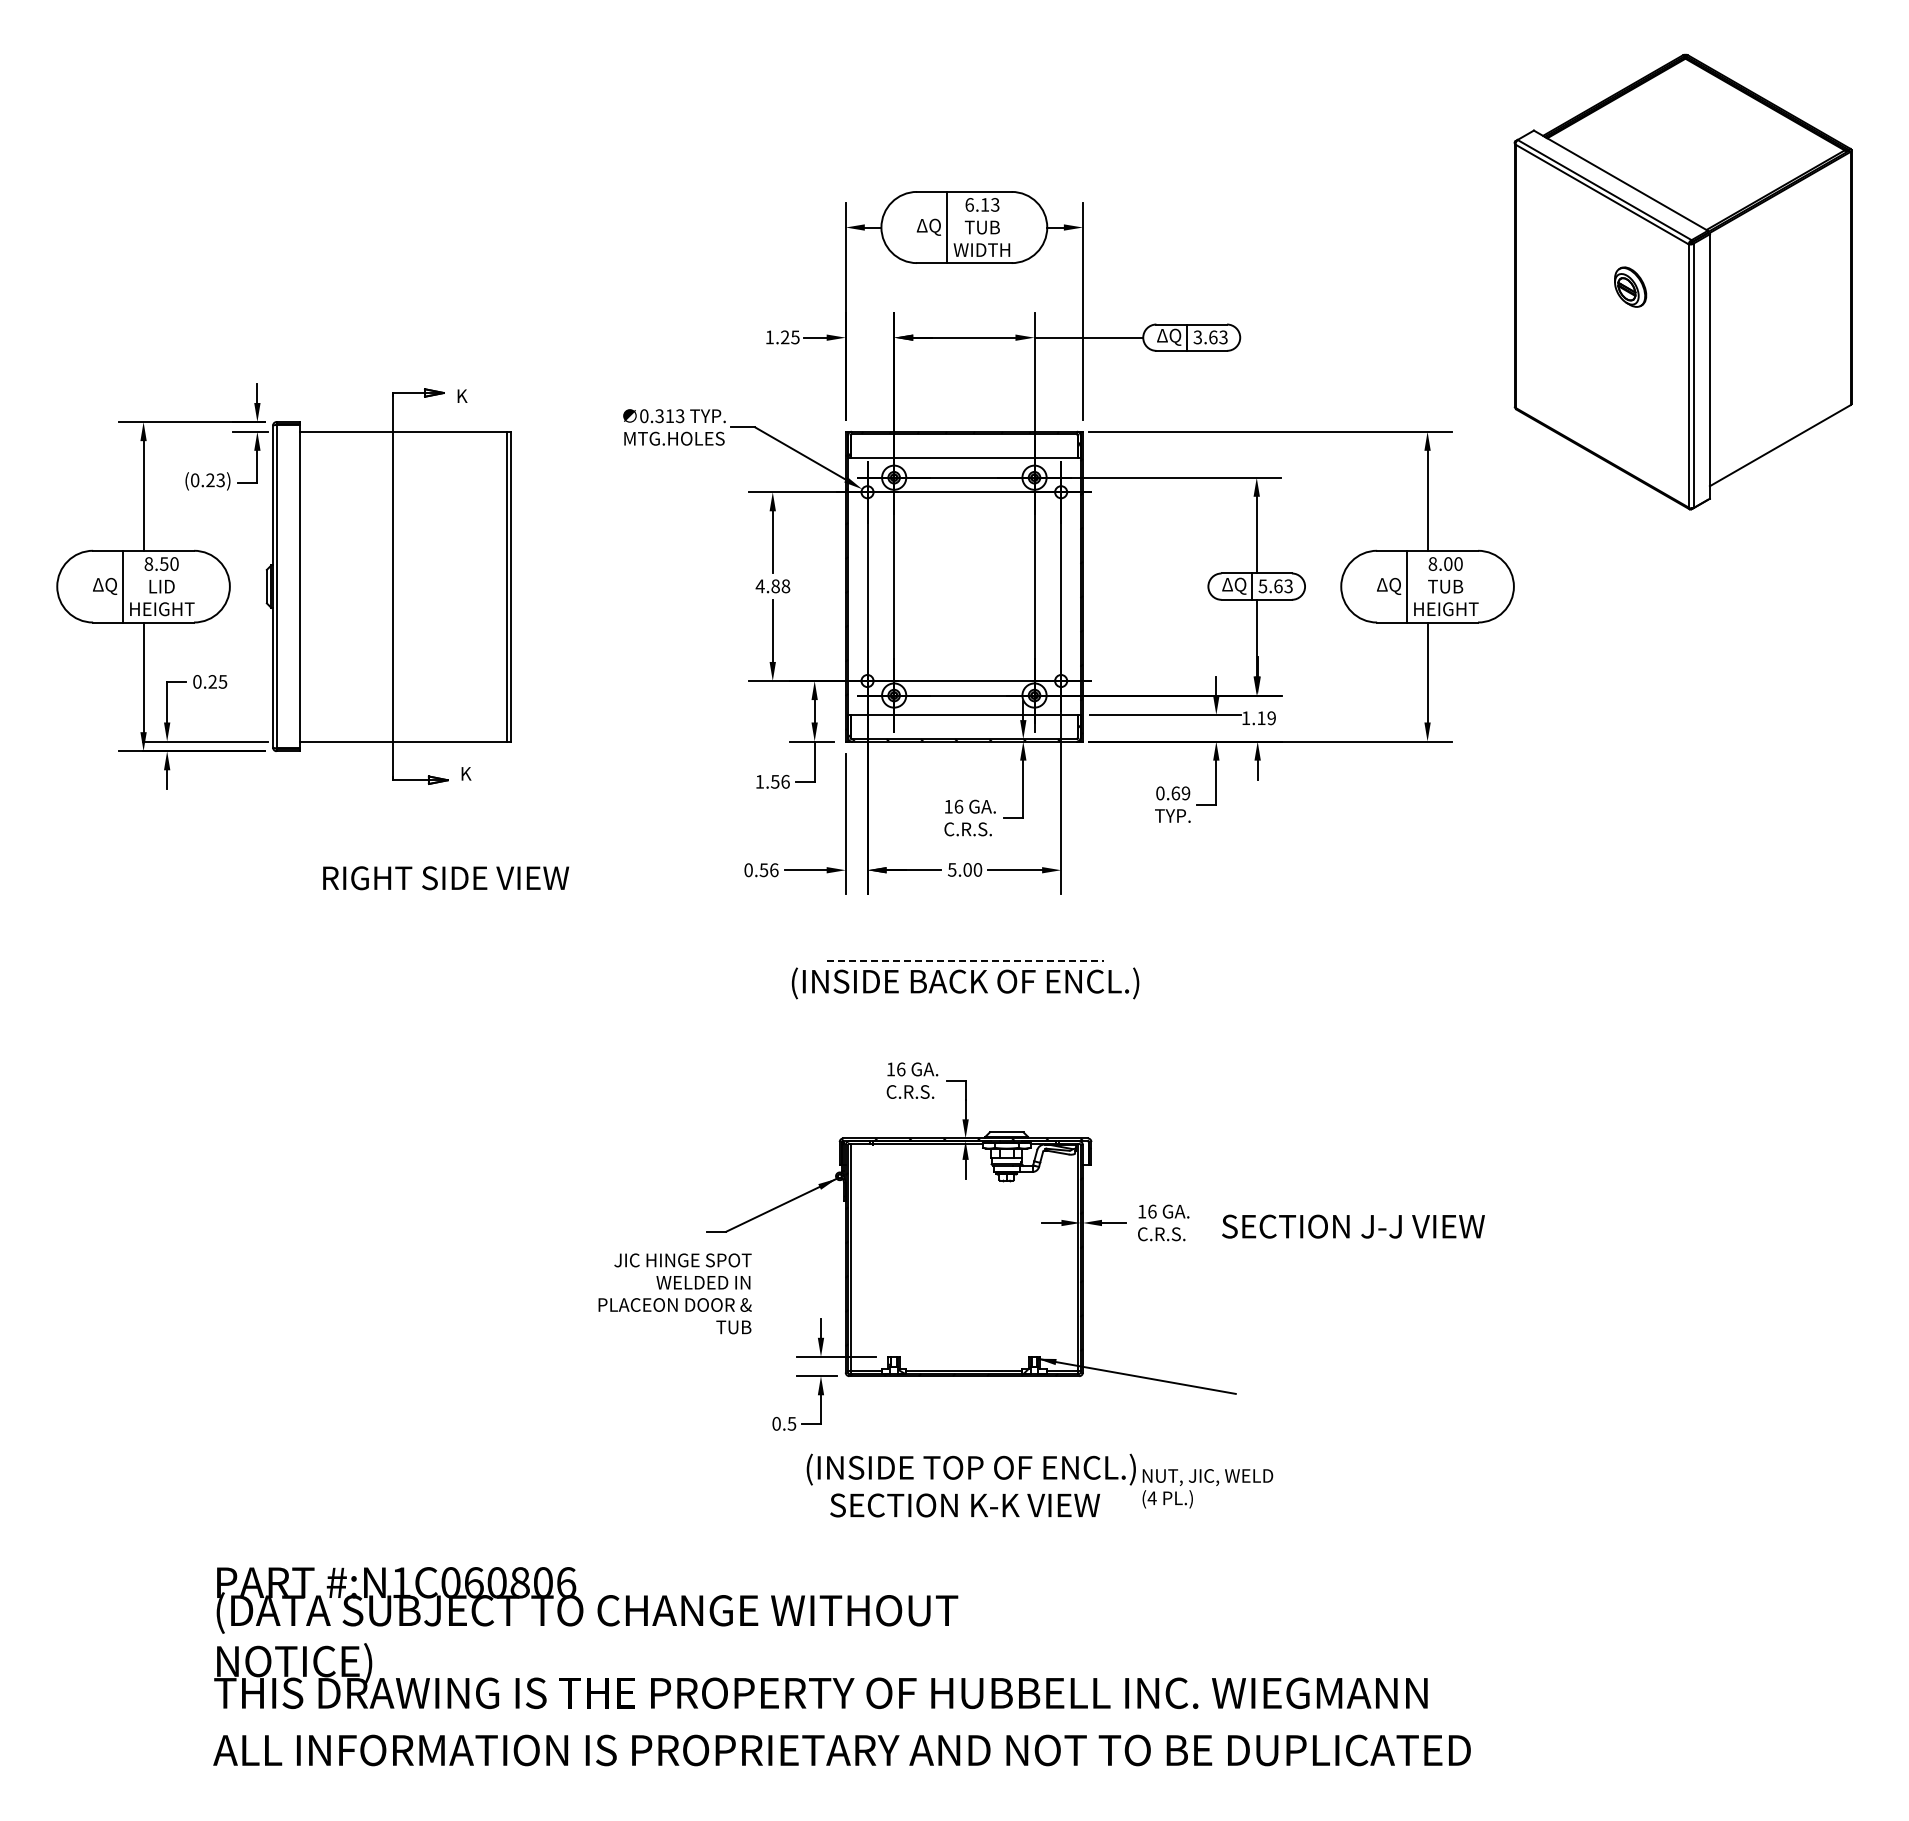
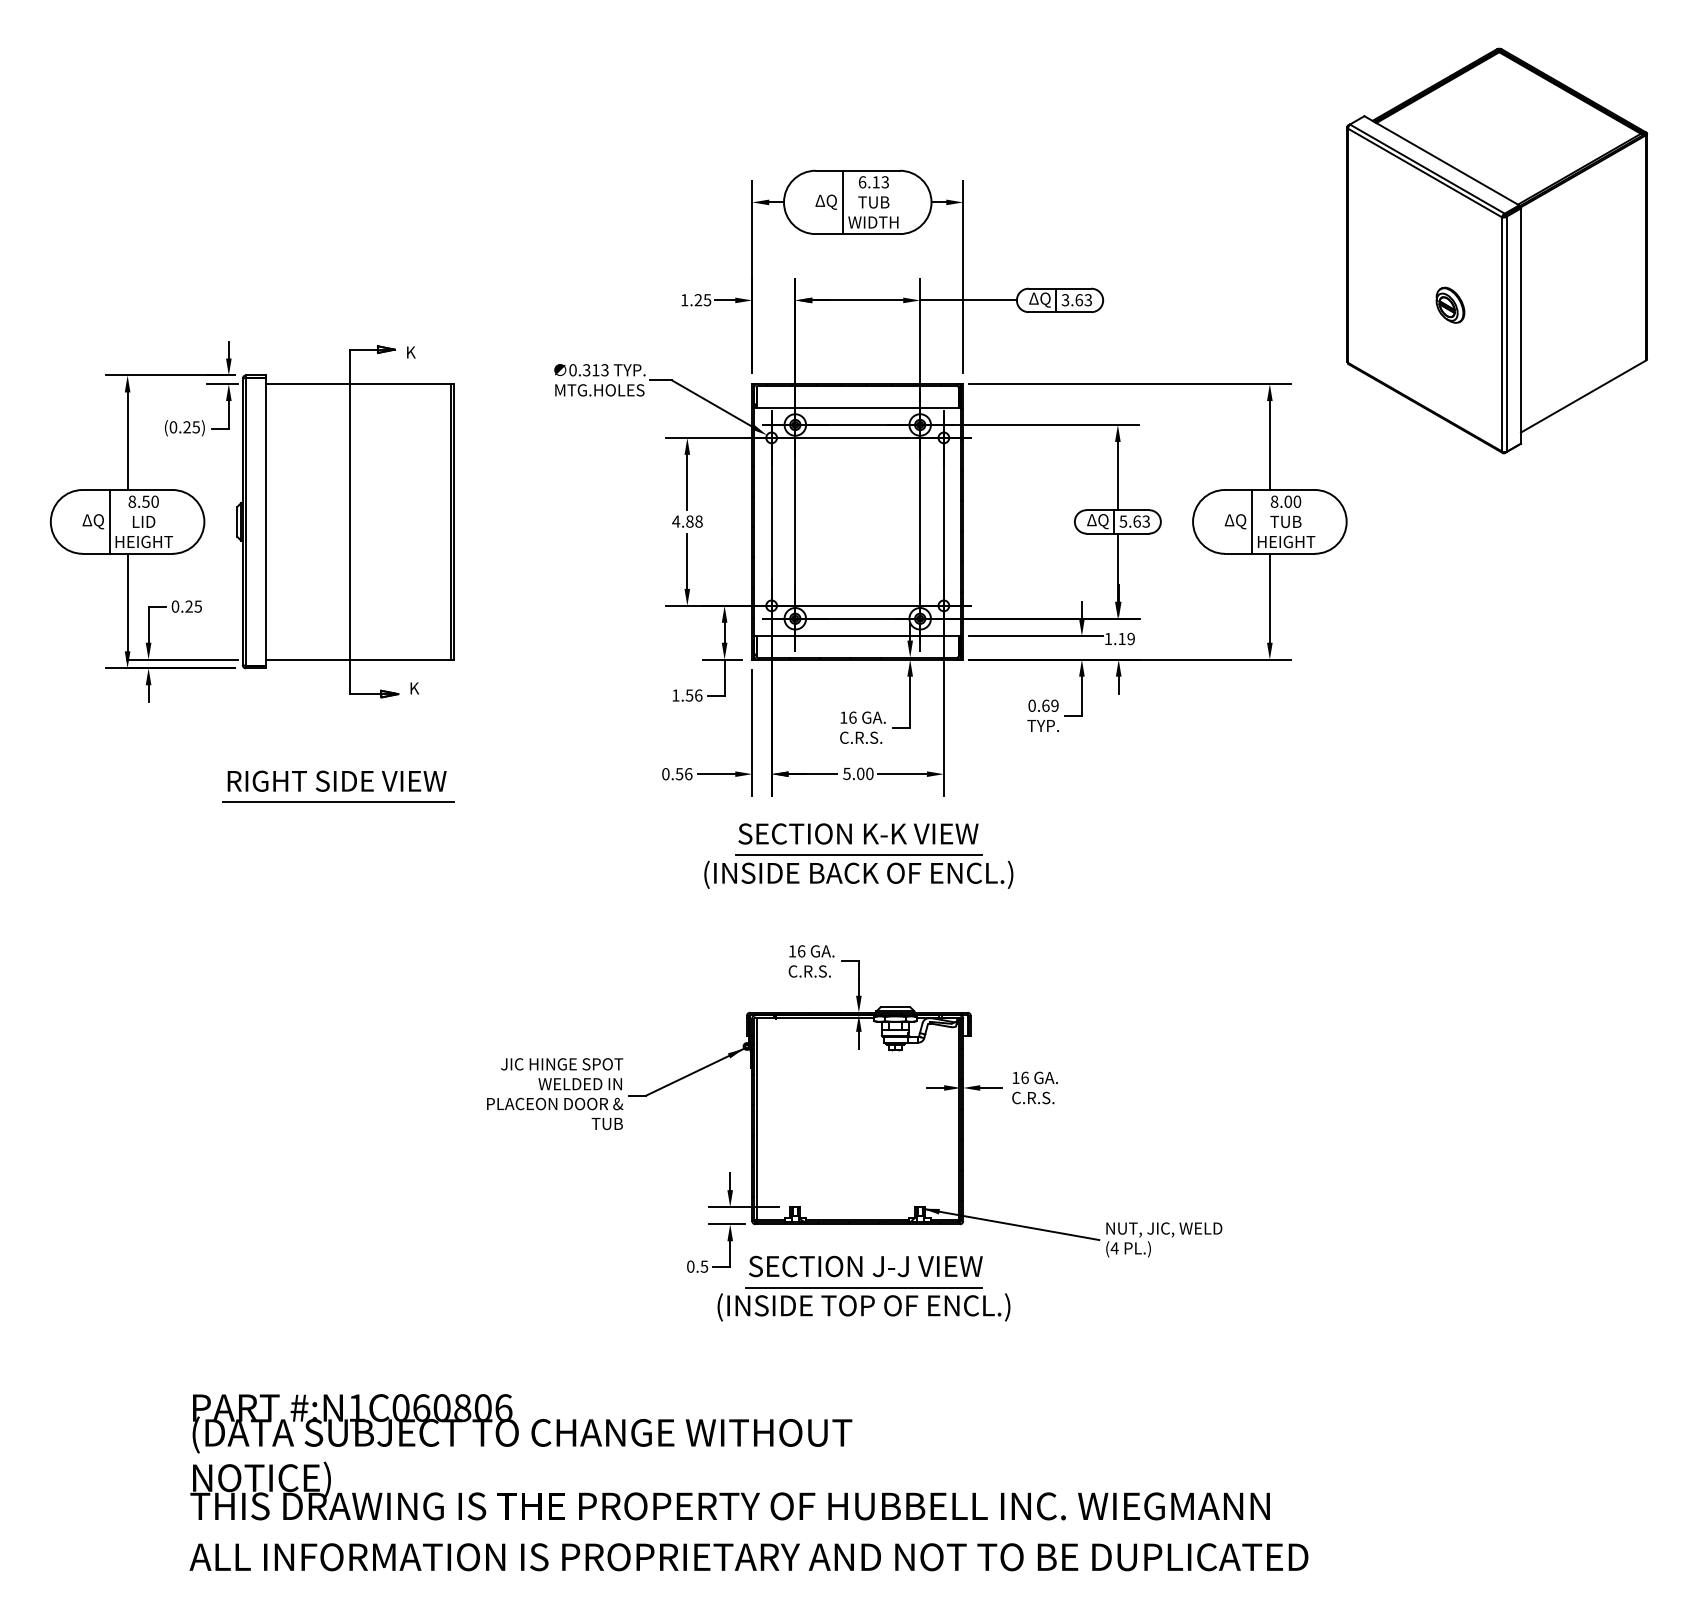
part: (1630, 286) -> (1450, 304), moved
text: (220, 479) -> (196, 426), (0.23) -> (0.25)
text: (446, 878) -> (337, 781), moved
line: (380, 901) -> (338, 801), added
line: (965, 961) -> (858, 855), dashed -> solid
text: (1353, 1226) -> (865, 1266), moved
text: (674, 1293) -> (554, 1093), moved
line: (971, 1447) -> (864, 1287), added
text: (1207, 1488) -> (1163, 1239), moved
text: (965, 1505) -> (858, 834), moved

